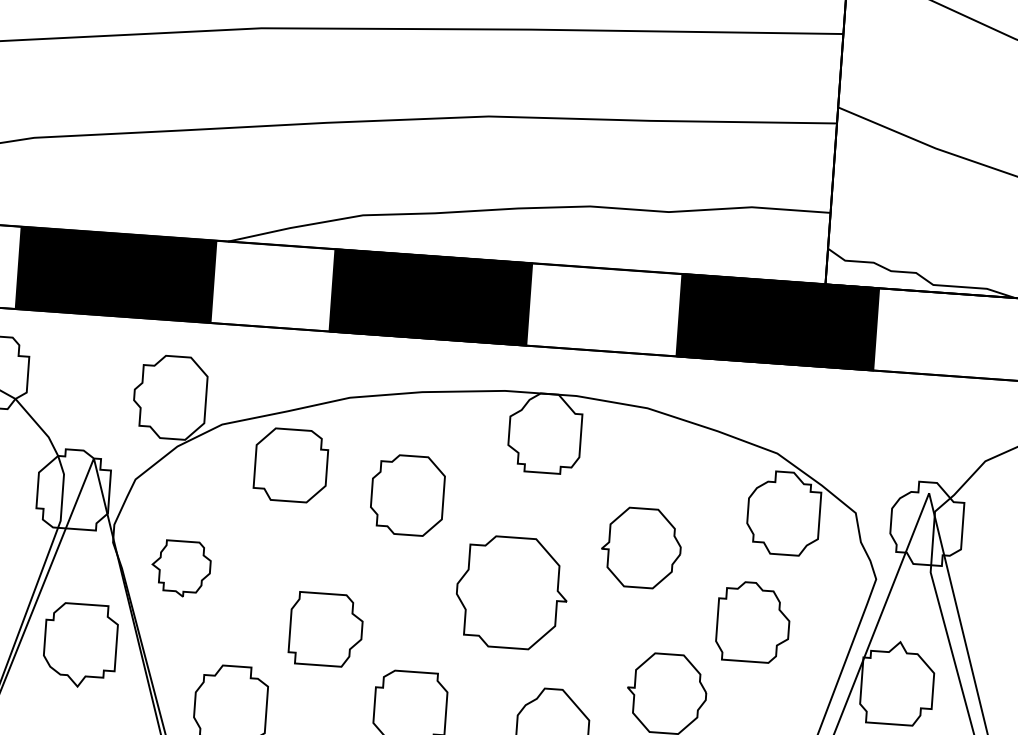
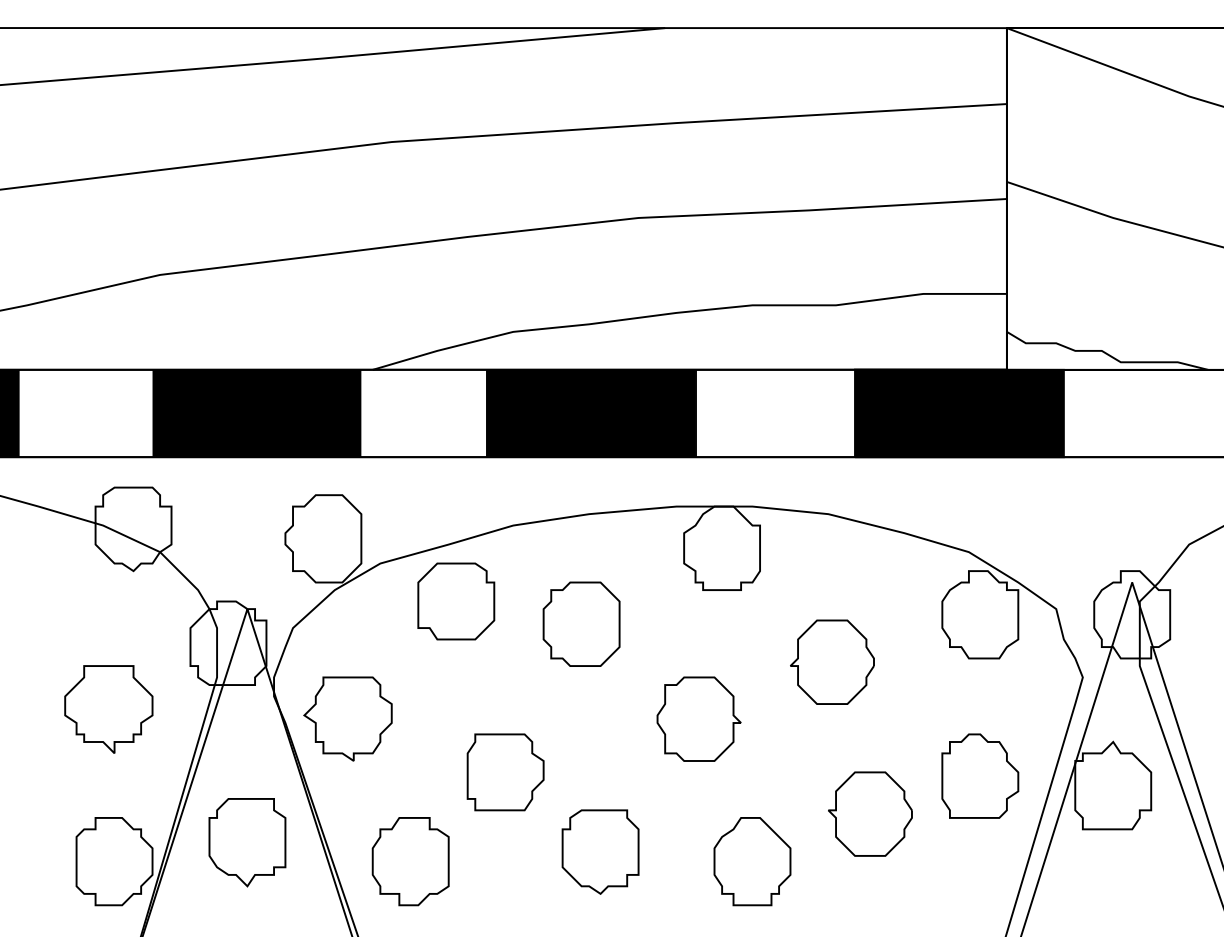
part: (180, 568) -> (347, 718), size x1.43
part: (511, 592) -> (698, 718), size x0.71
part: (753, 621) -> (980, 775), moved
part: (80, 645) -> (247, 842), moved

